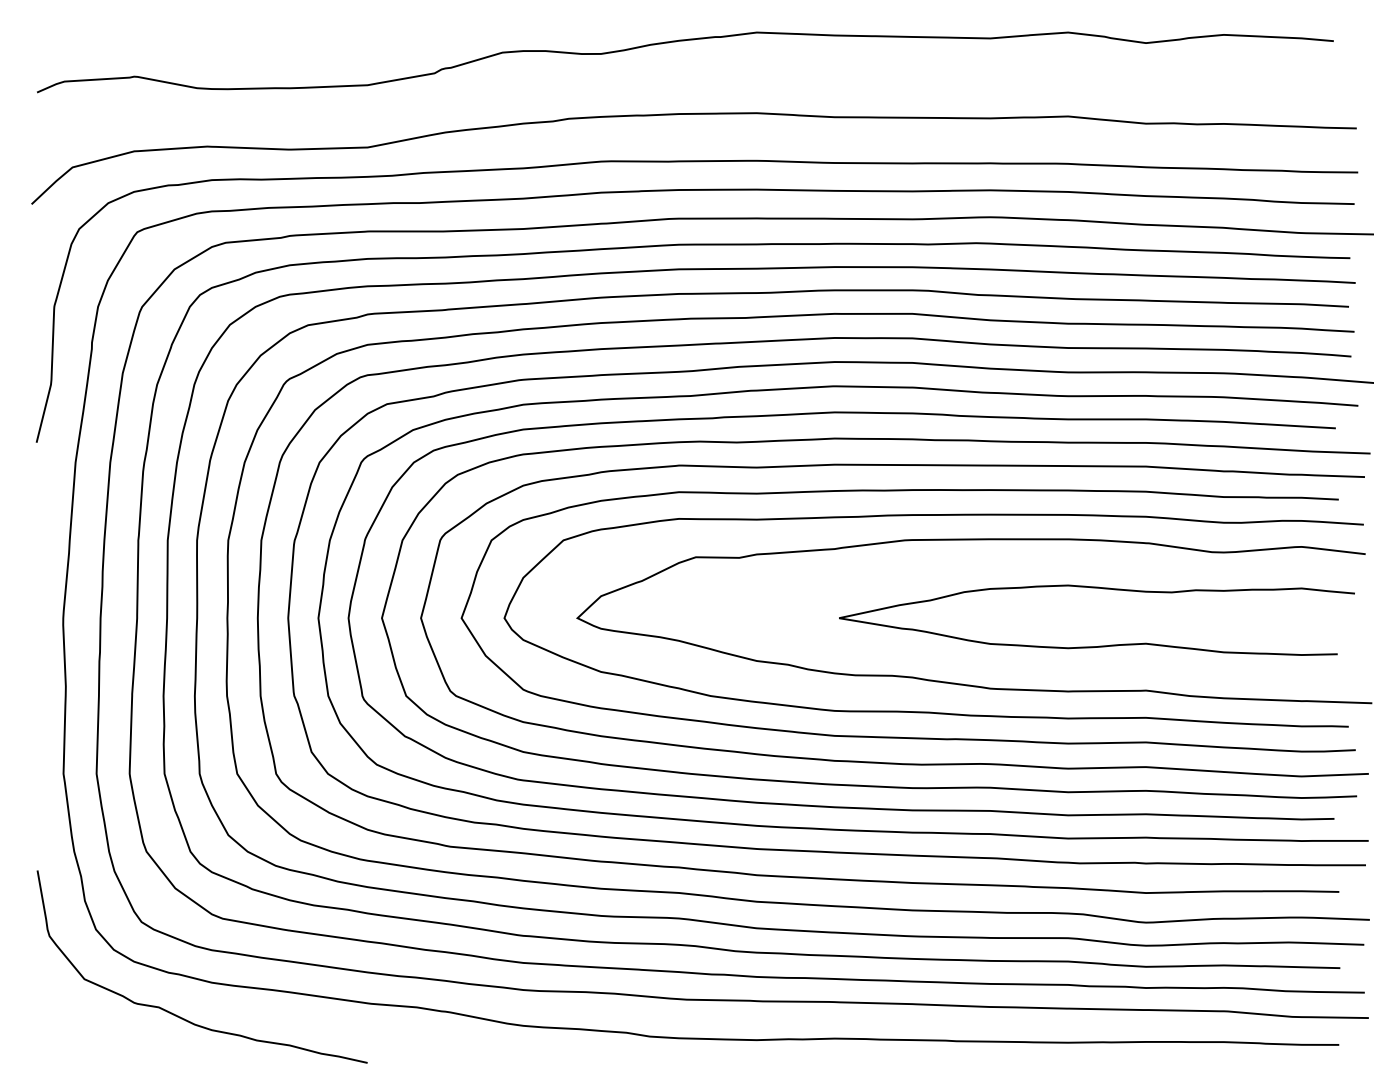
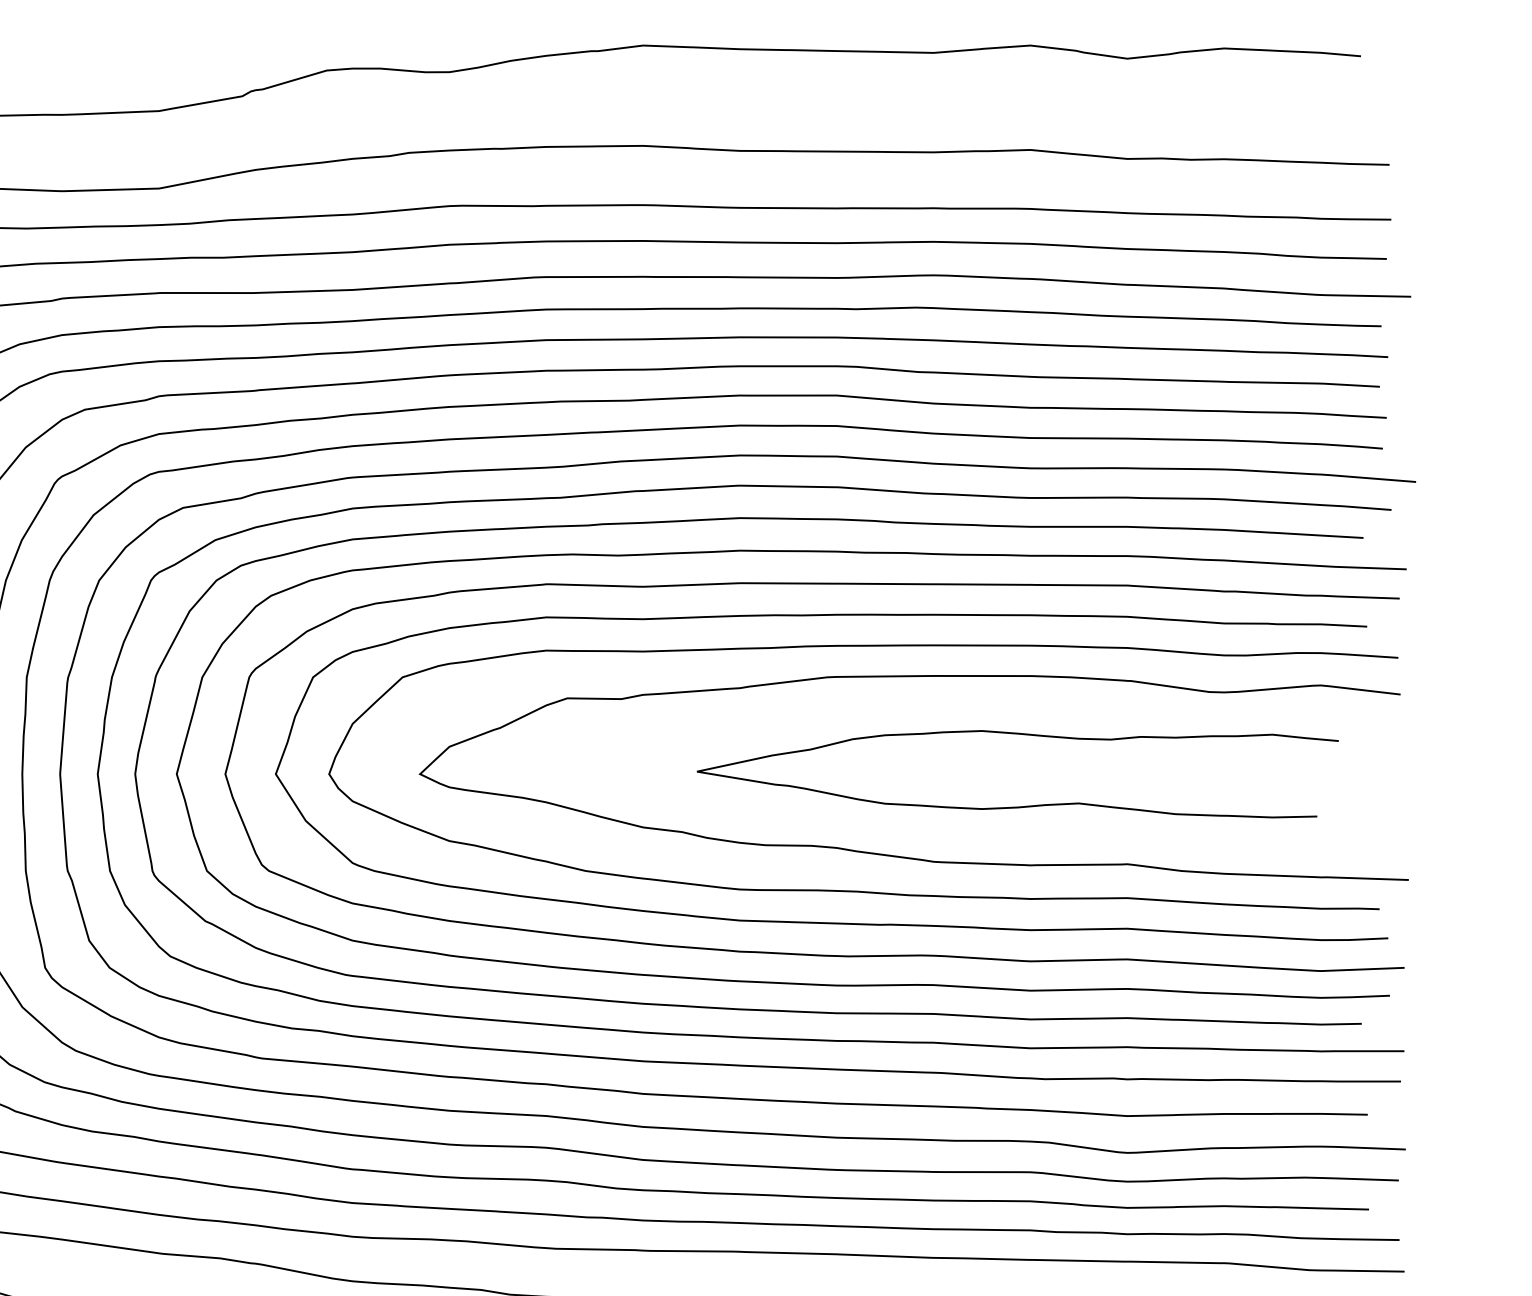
curve: (1099, 645) -> (1020, 805), moved

